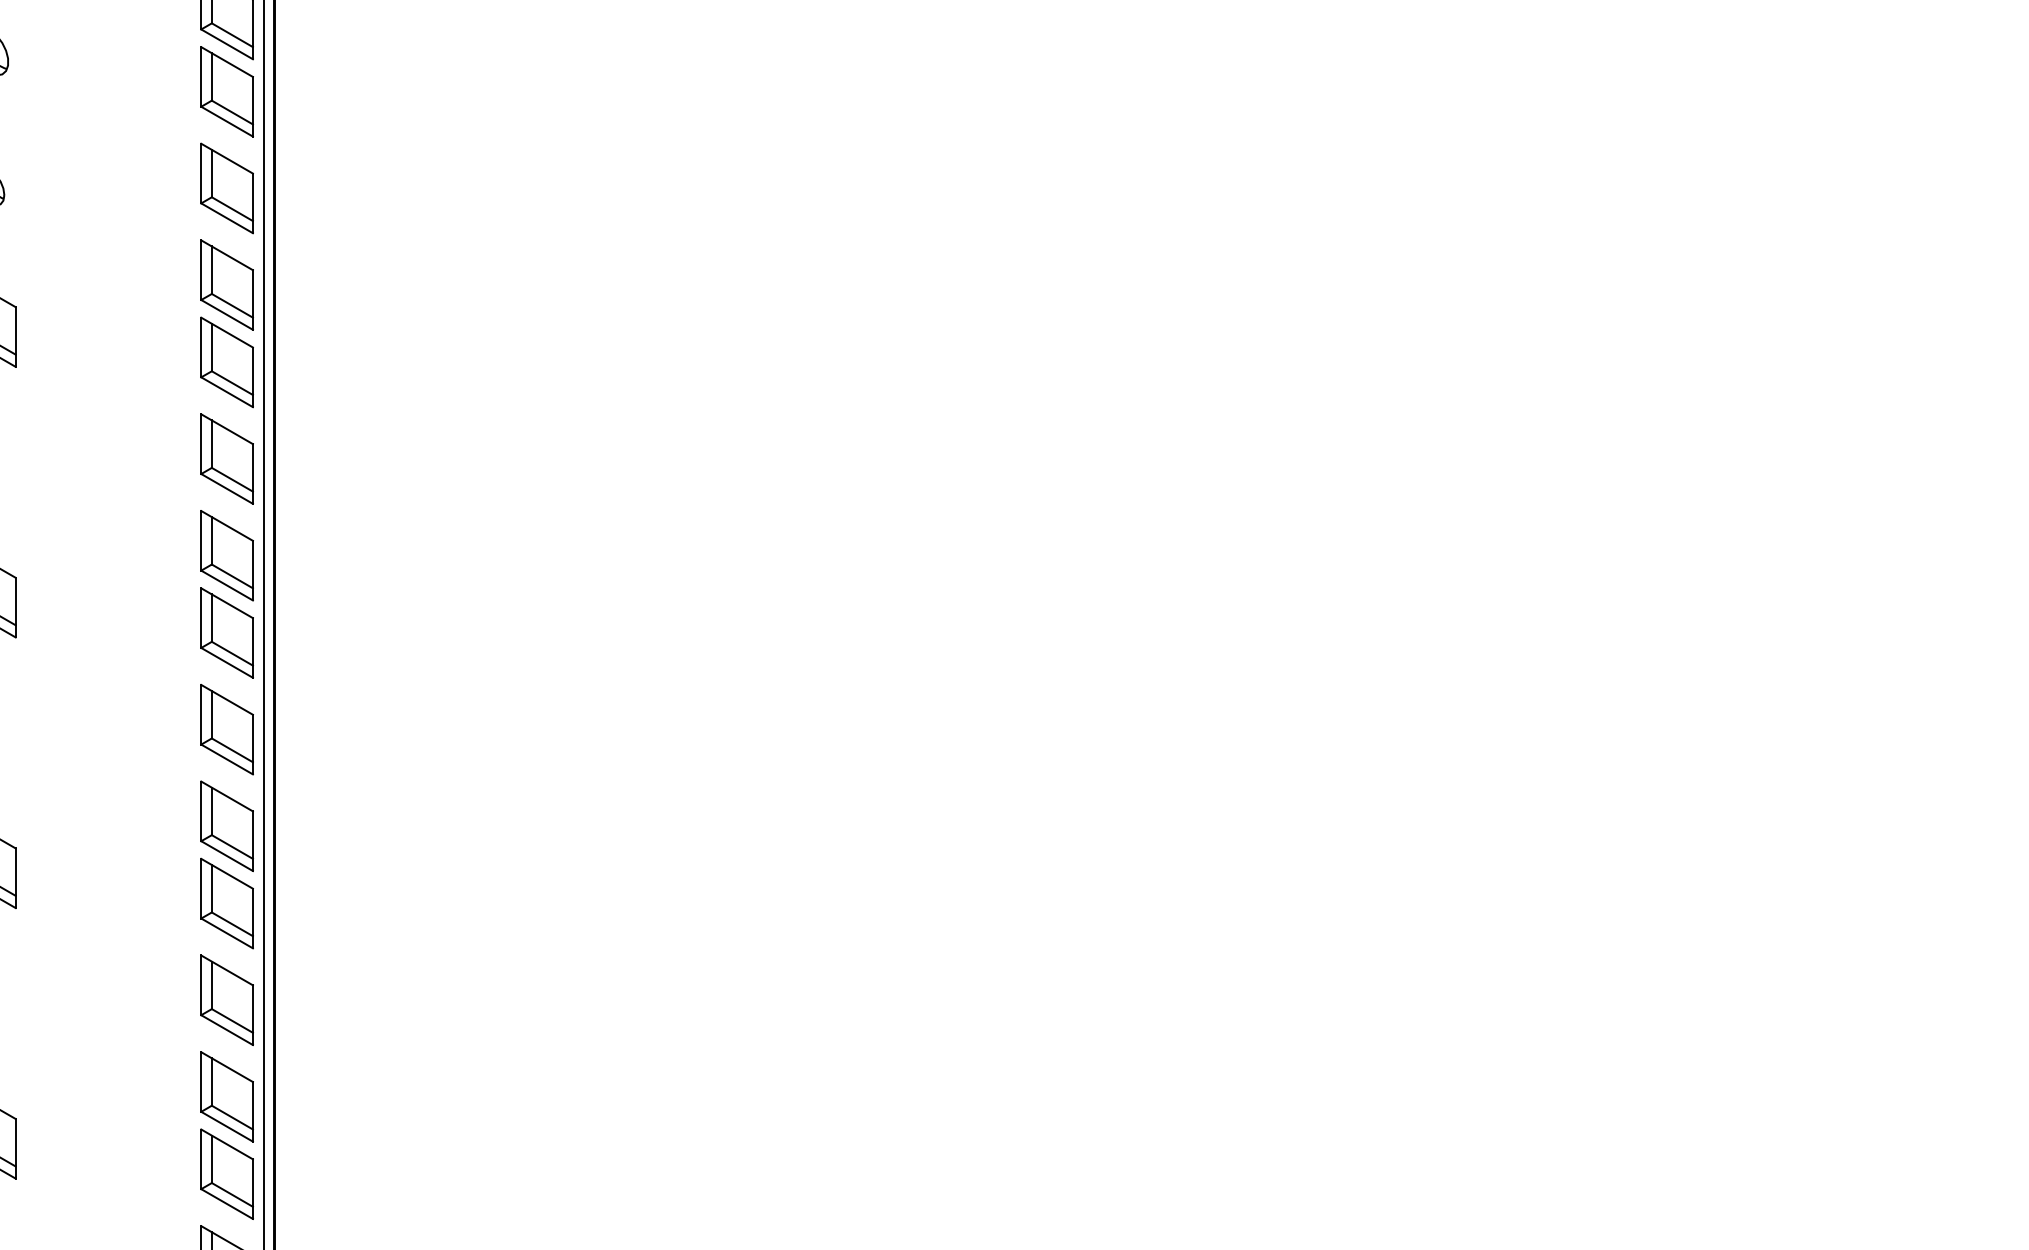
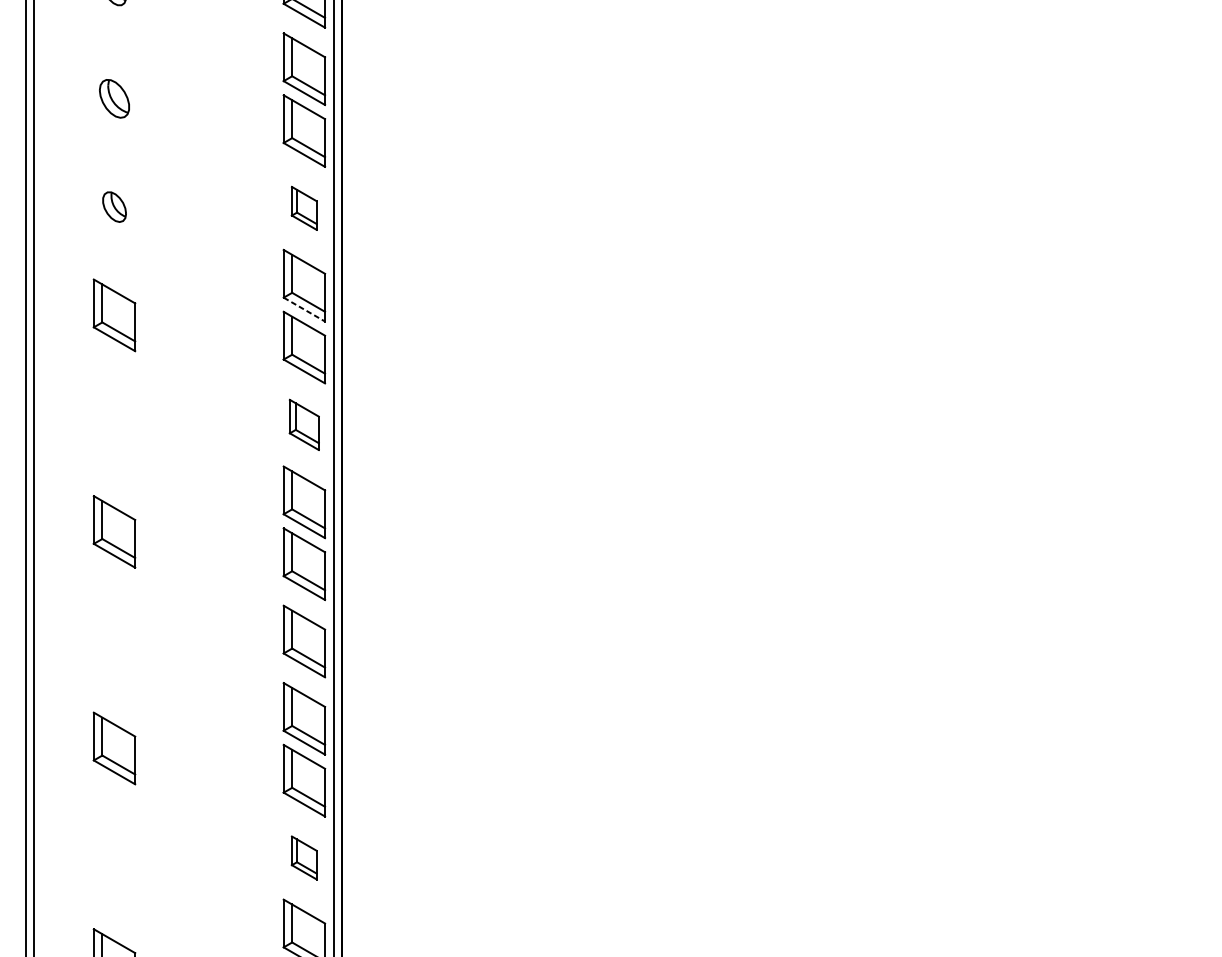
part: (226, 188) -> (303, 208), size x0.6
line: (227, 314) -> (304, 309), solid -> dashed
part: (226, 458) -> (303, 424), size x0.7
part: (226, 999) -> (303, 857), size x0.6

